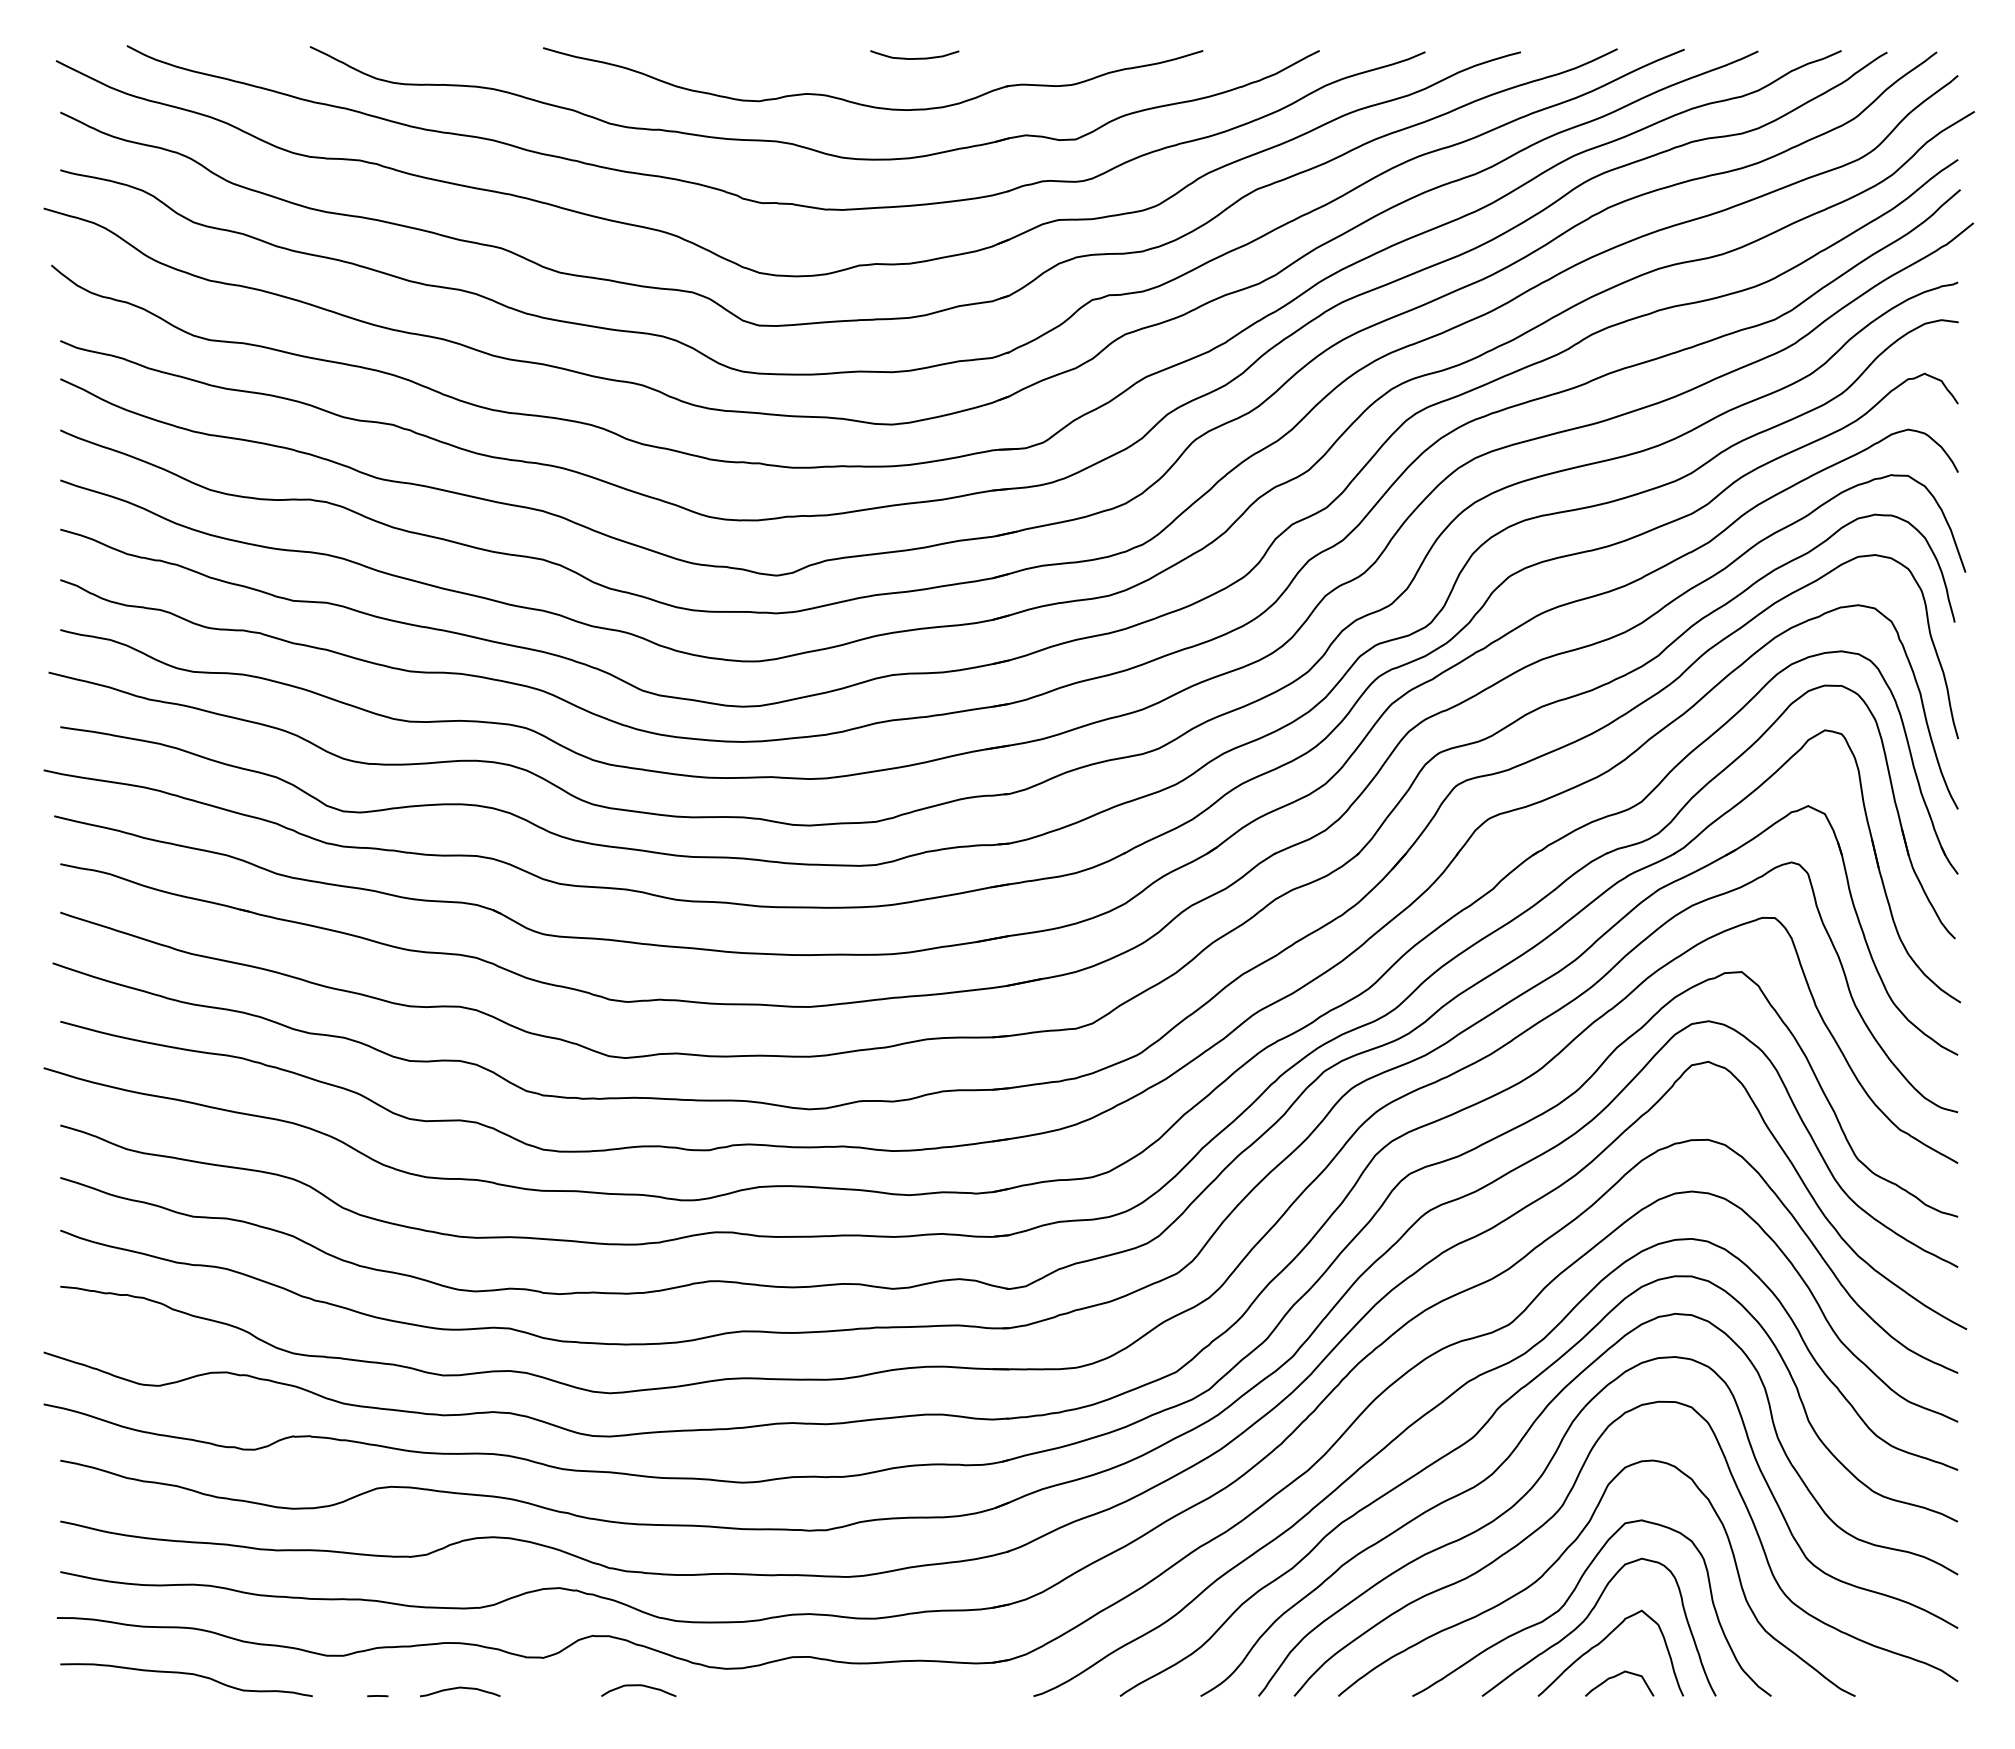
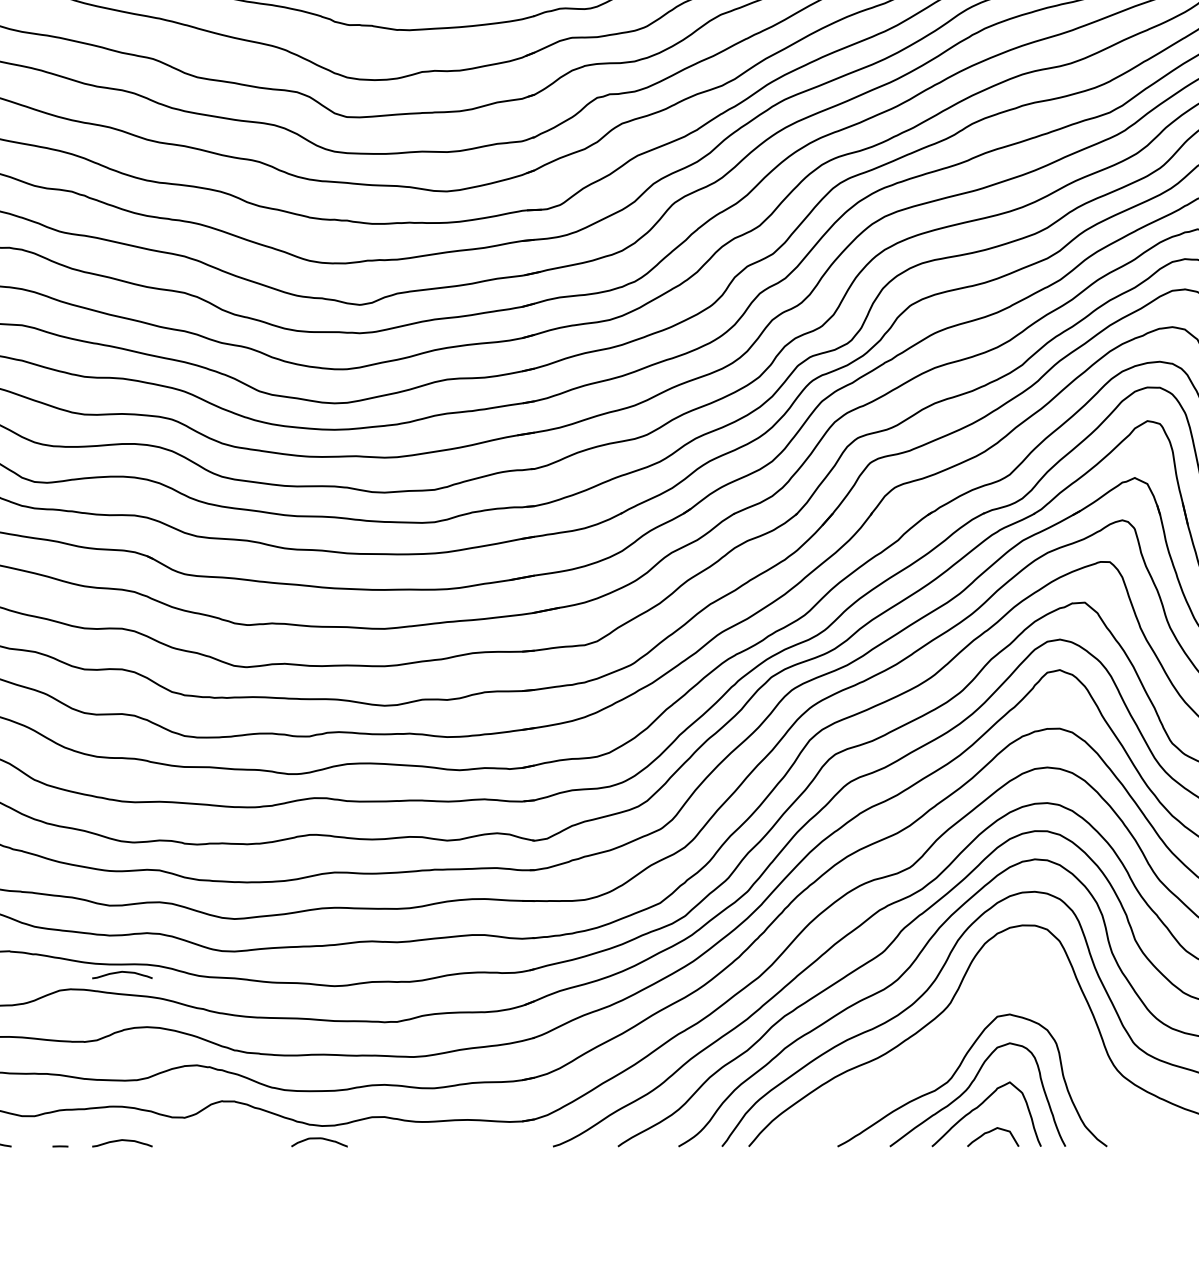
curve: (460, 1464) -> (122, 972), added
curve: (1565, 1552) -> (952, 1038), removed
curve: (638, 1686) -> (319, 1139), moved

